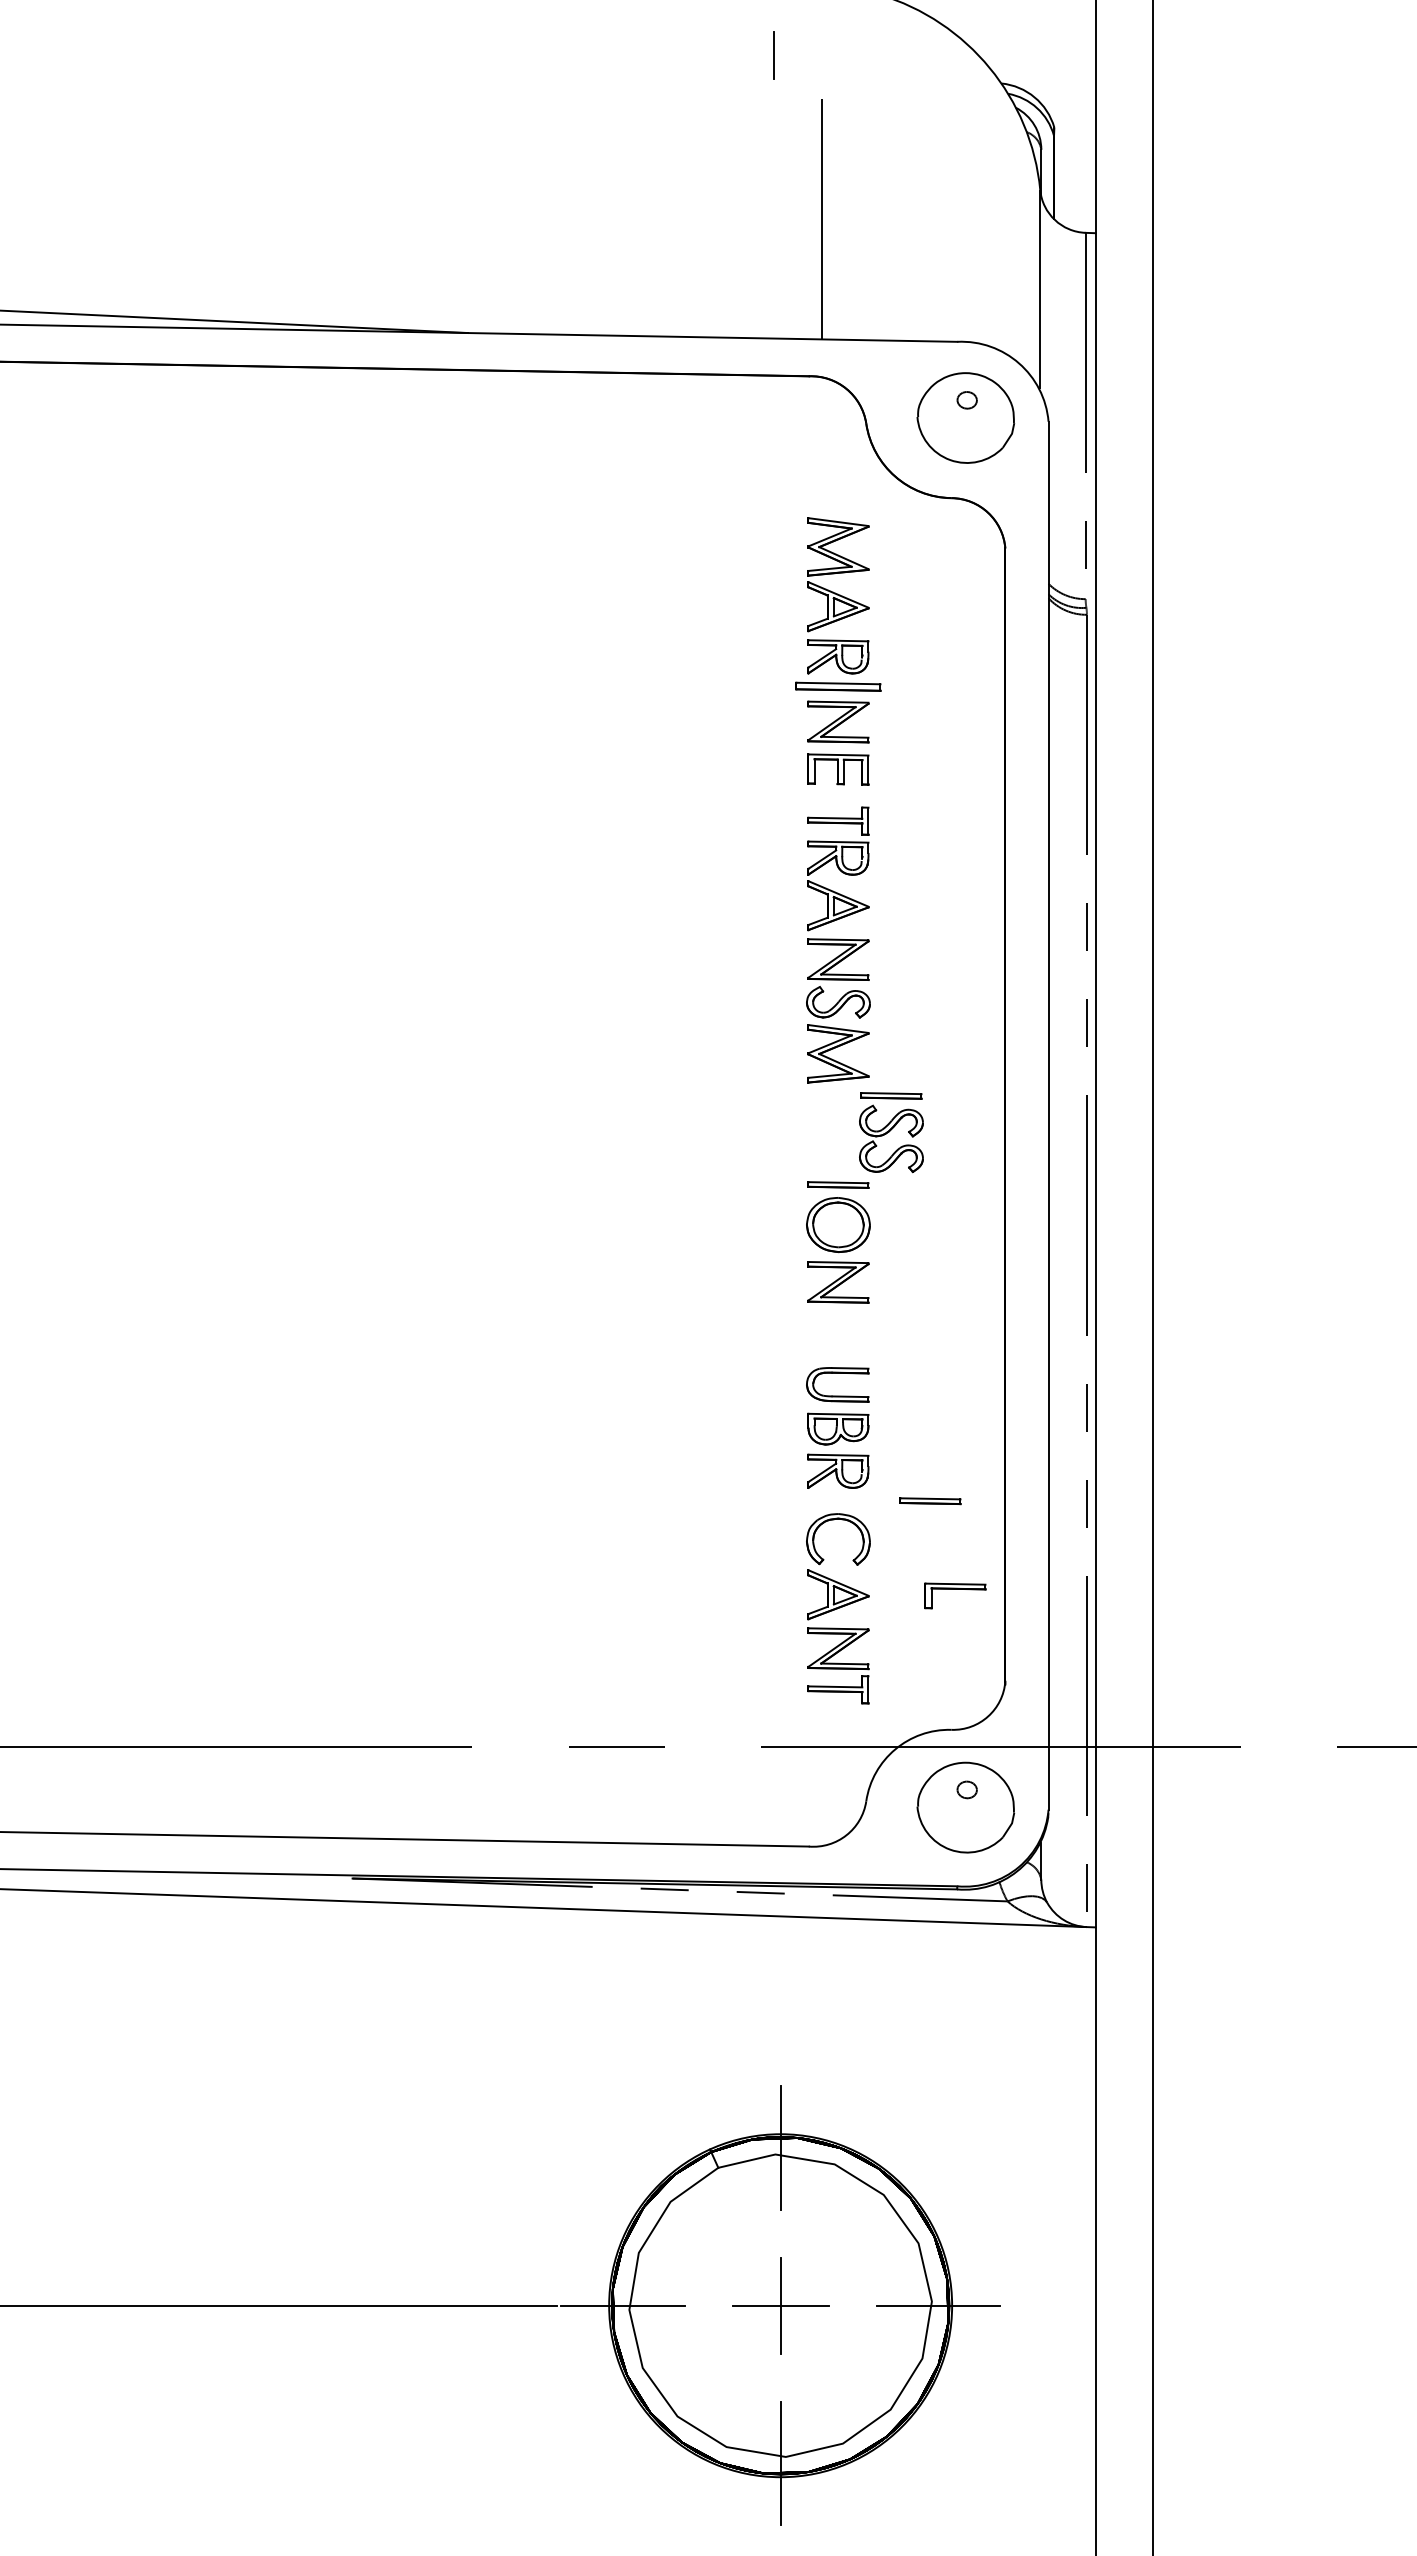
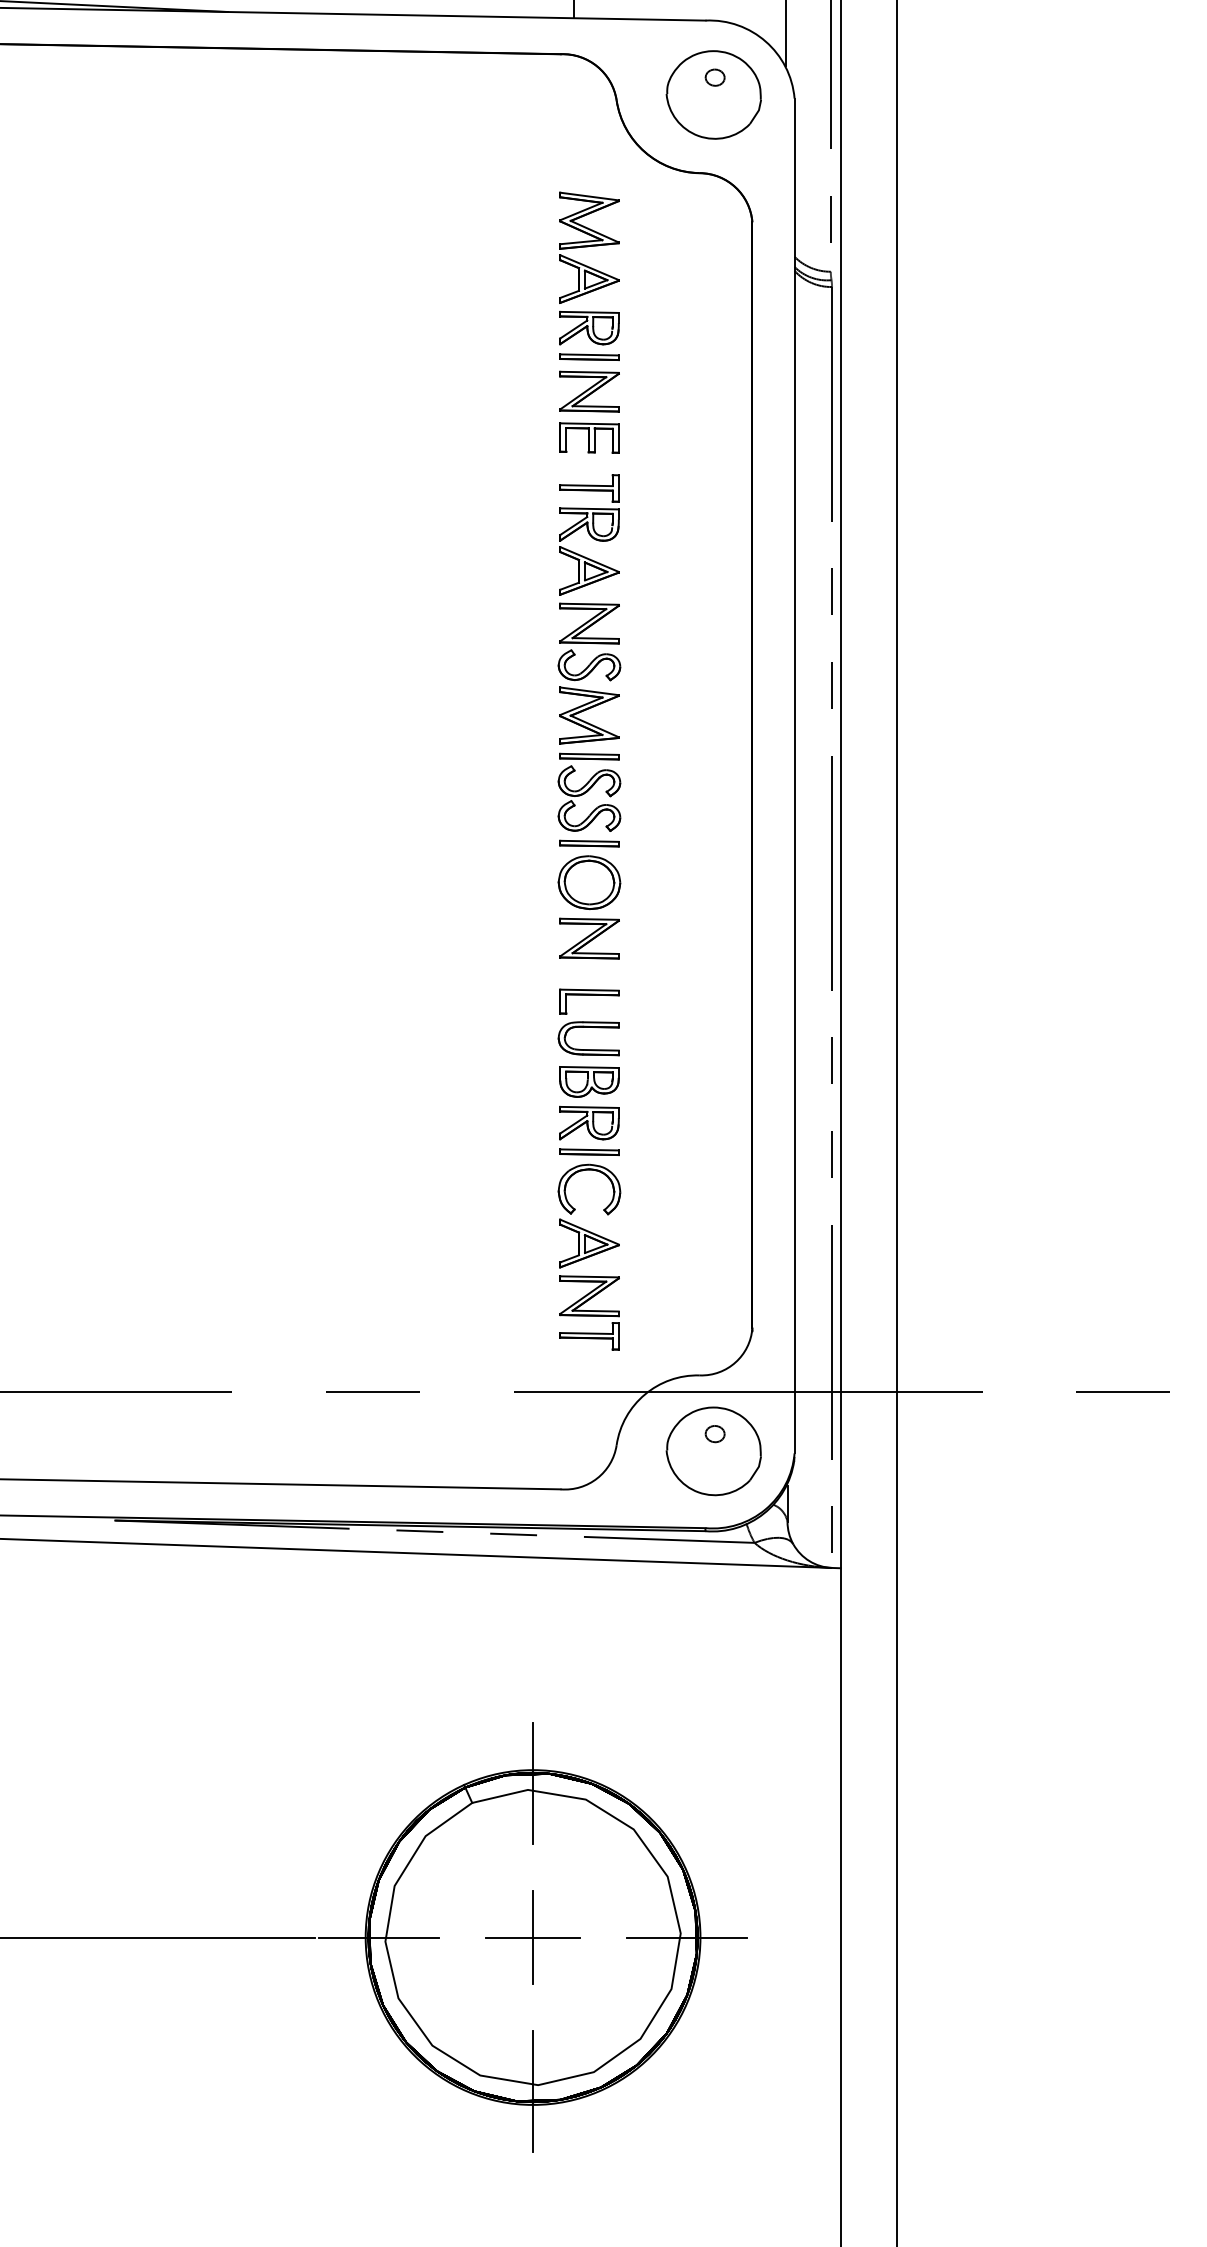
part: (838, 686) -> (589, 357), size x0.71
part: (891, 1132) -> (589, 792), moved
part: (930, 1501) -> (589, 1152), moved
part: (955, 1595) -> (589, 1001), moved

